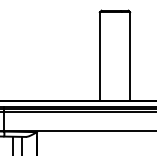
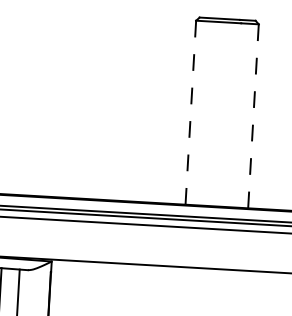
line: (130, 56) -> (254, 115), solid -> dashed
line: (99, 57) -> (189, 114), solid -> dashed

